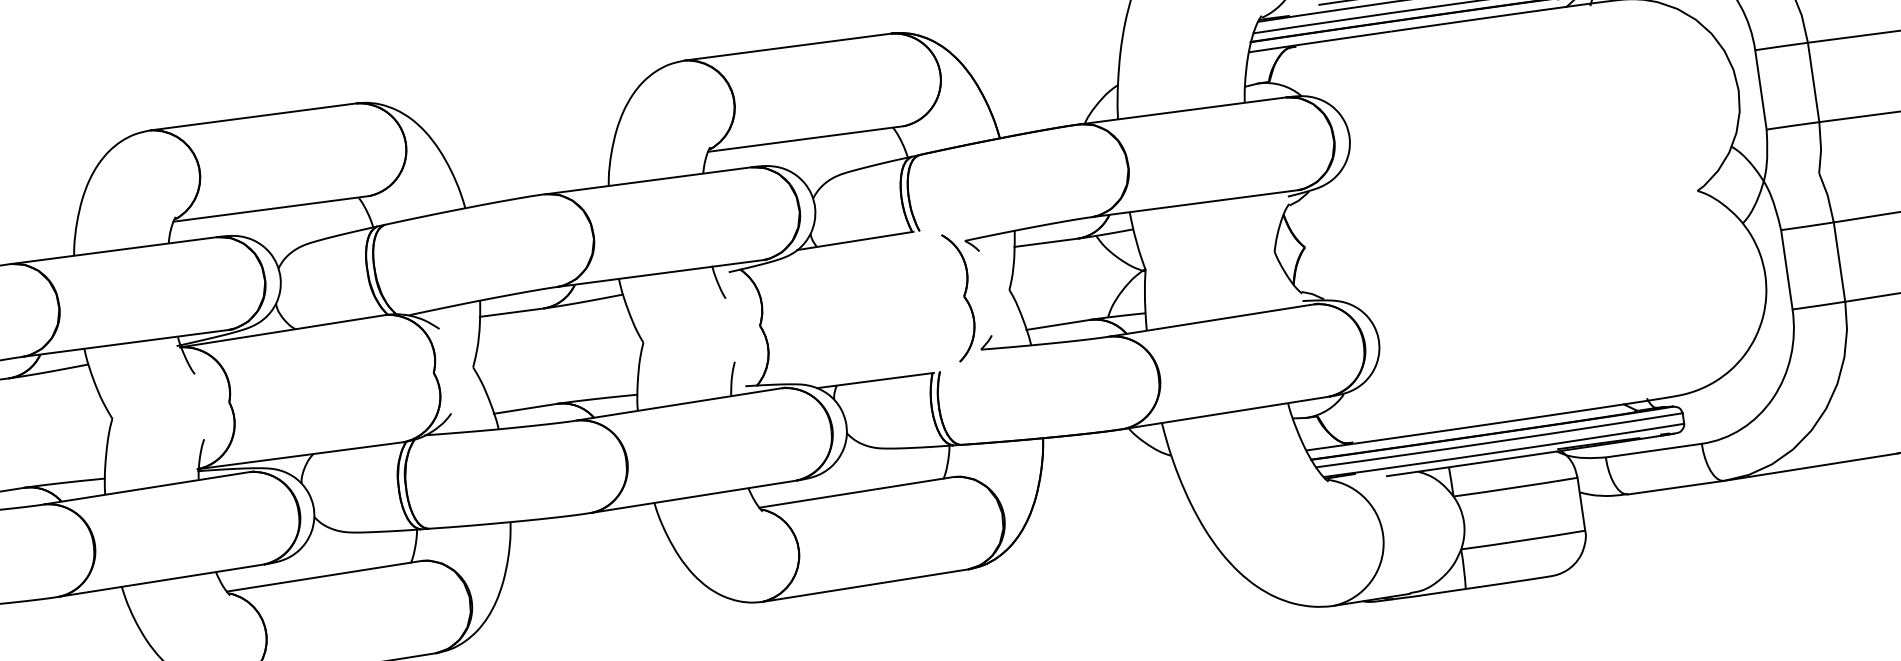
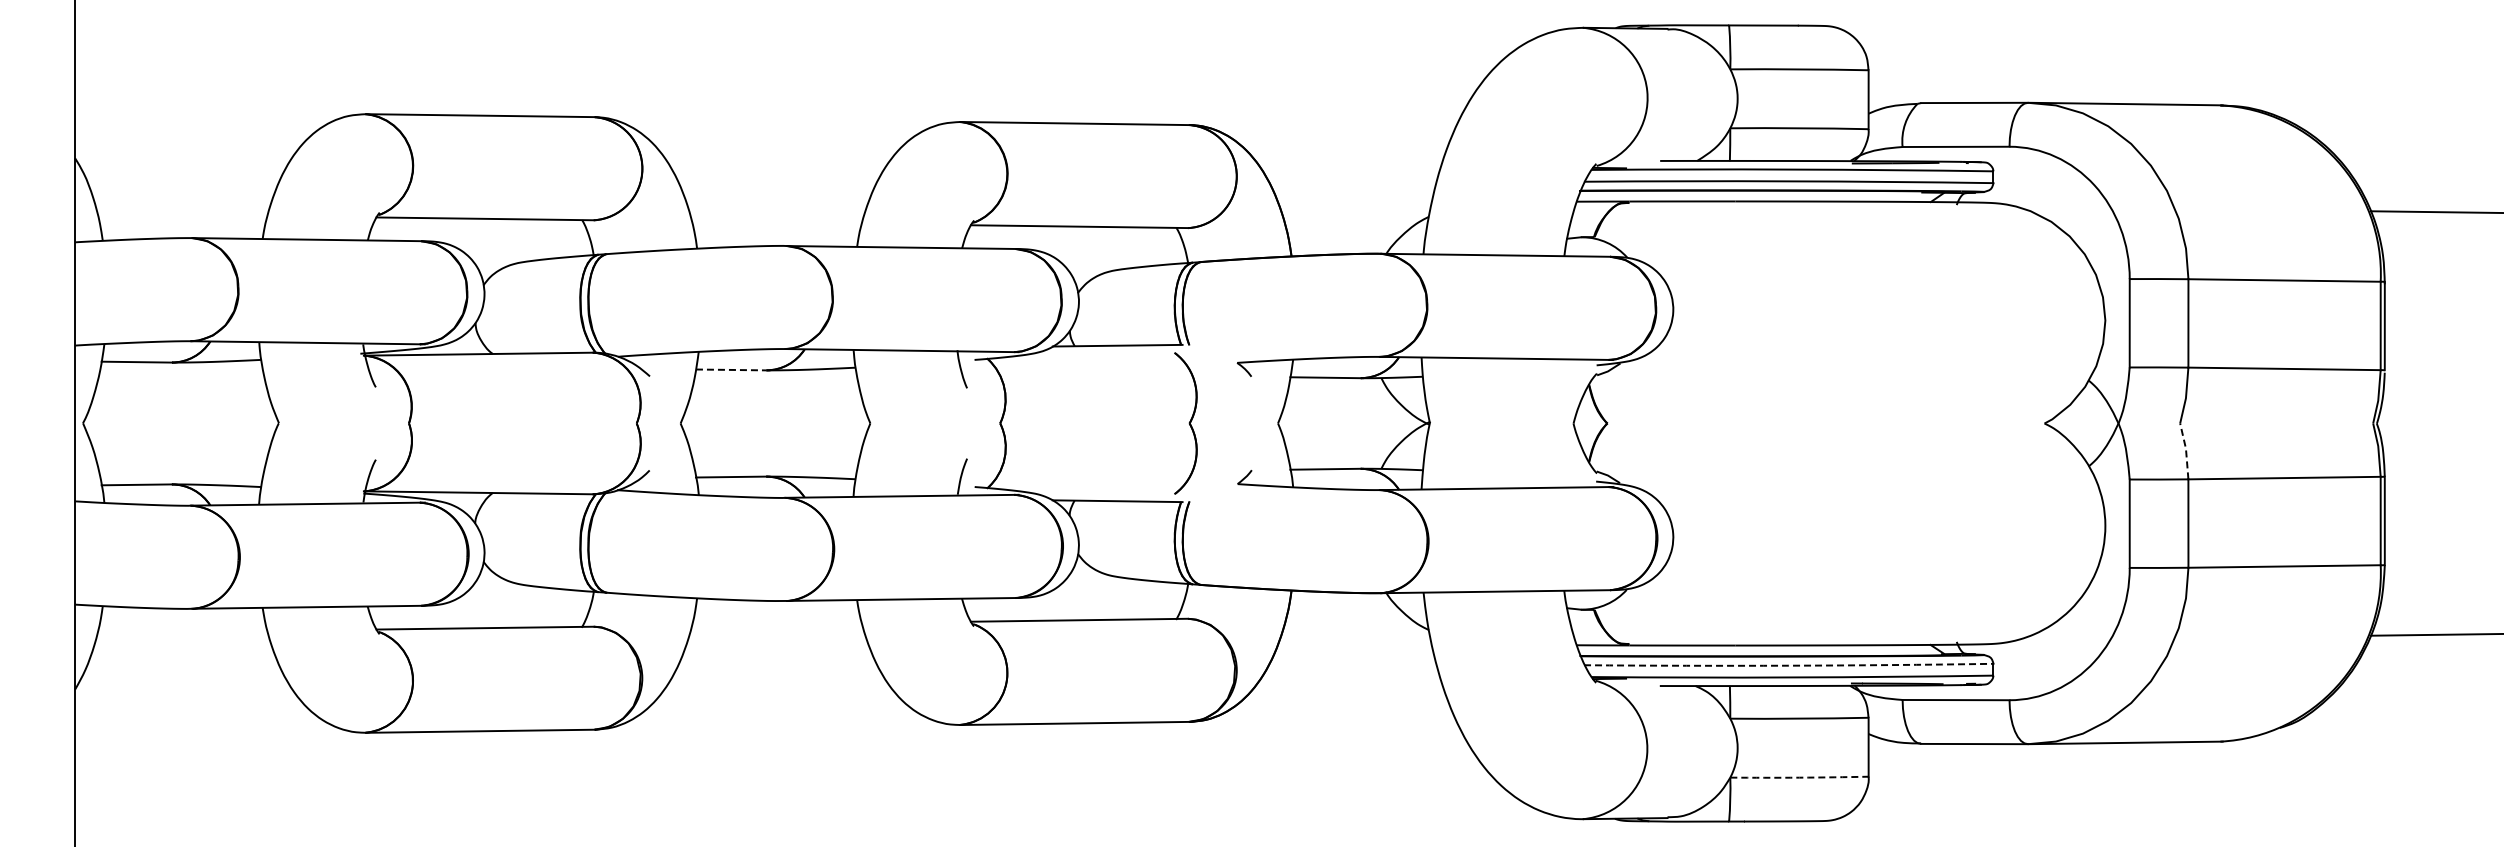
line: (1828, 196) -> (2186, 450), solid -> dashed
part: (960, 297) -> (1185, 423), moved
line: (511, 312) -> (731, 369), solid -> dashed
arc: (1498, 441) -> (1788, 665), solid -> dashed
arc: (1523, 540) -> (1799, 777), solid -> dashed

